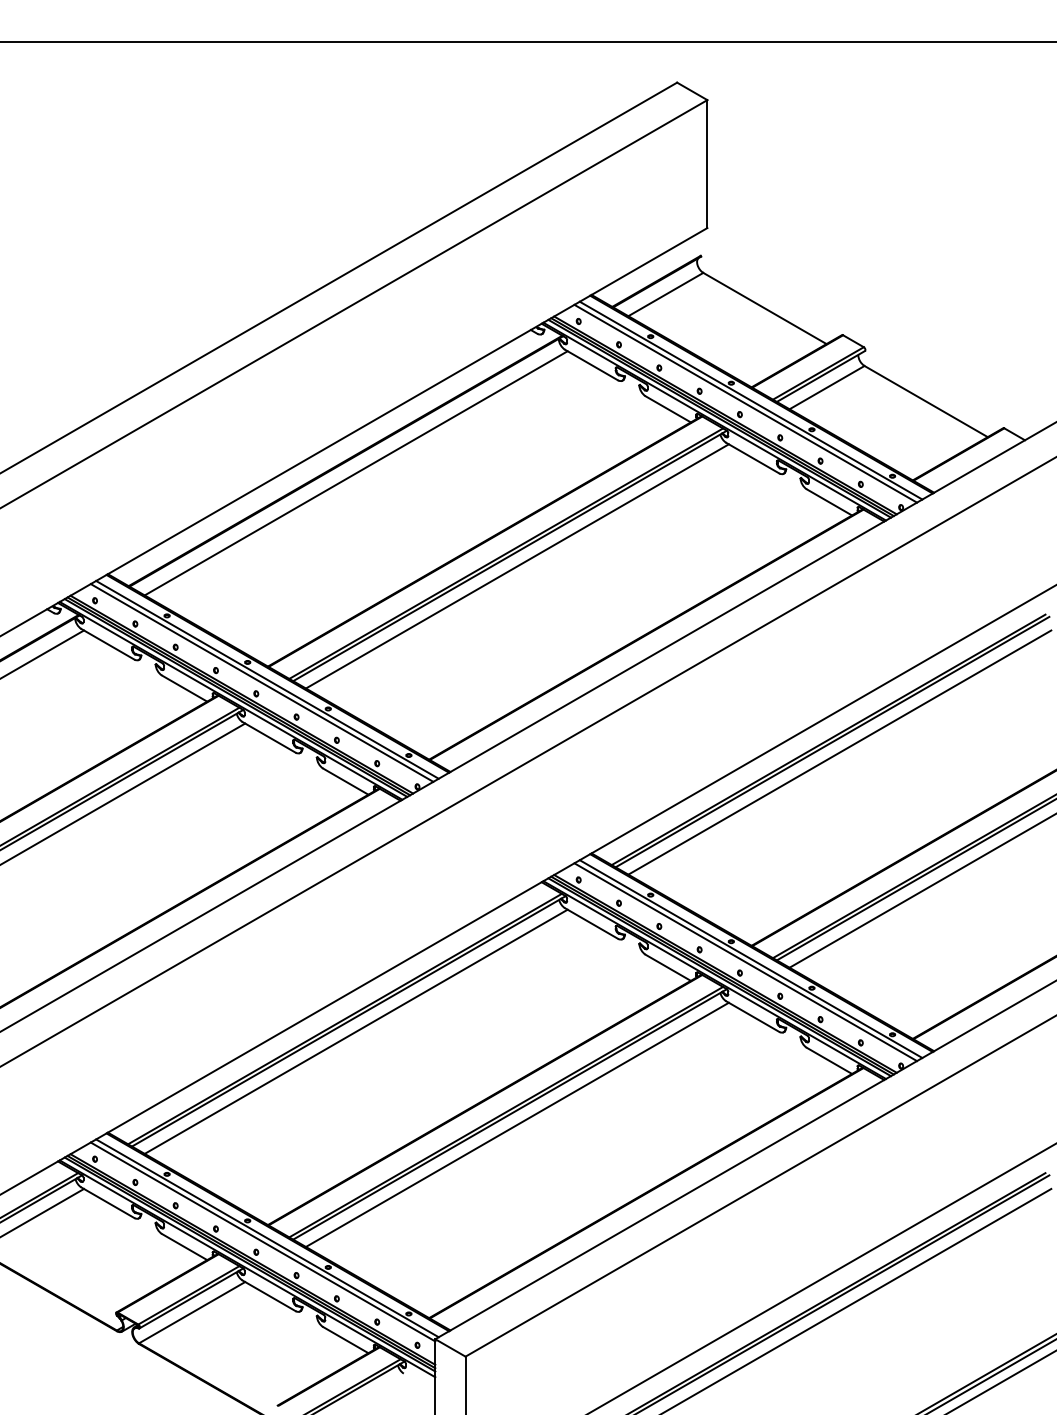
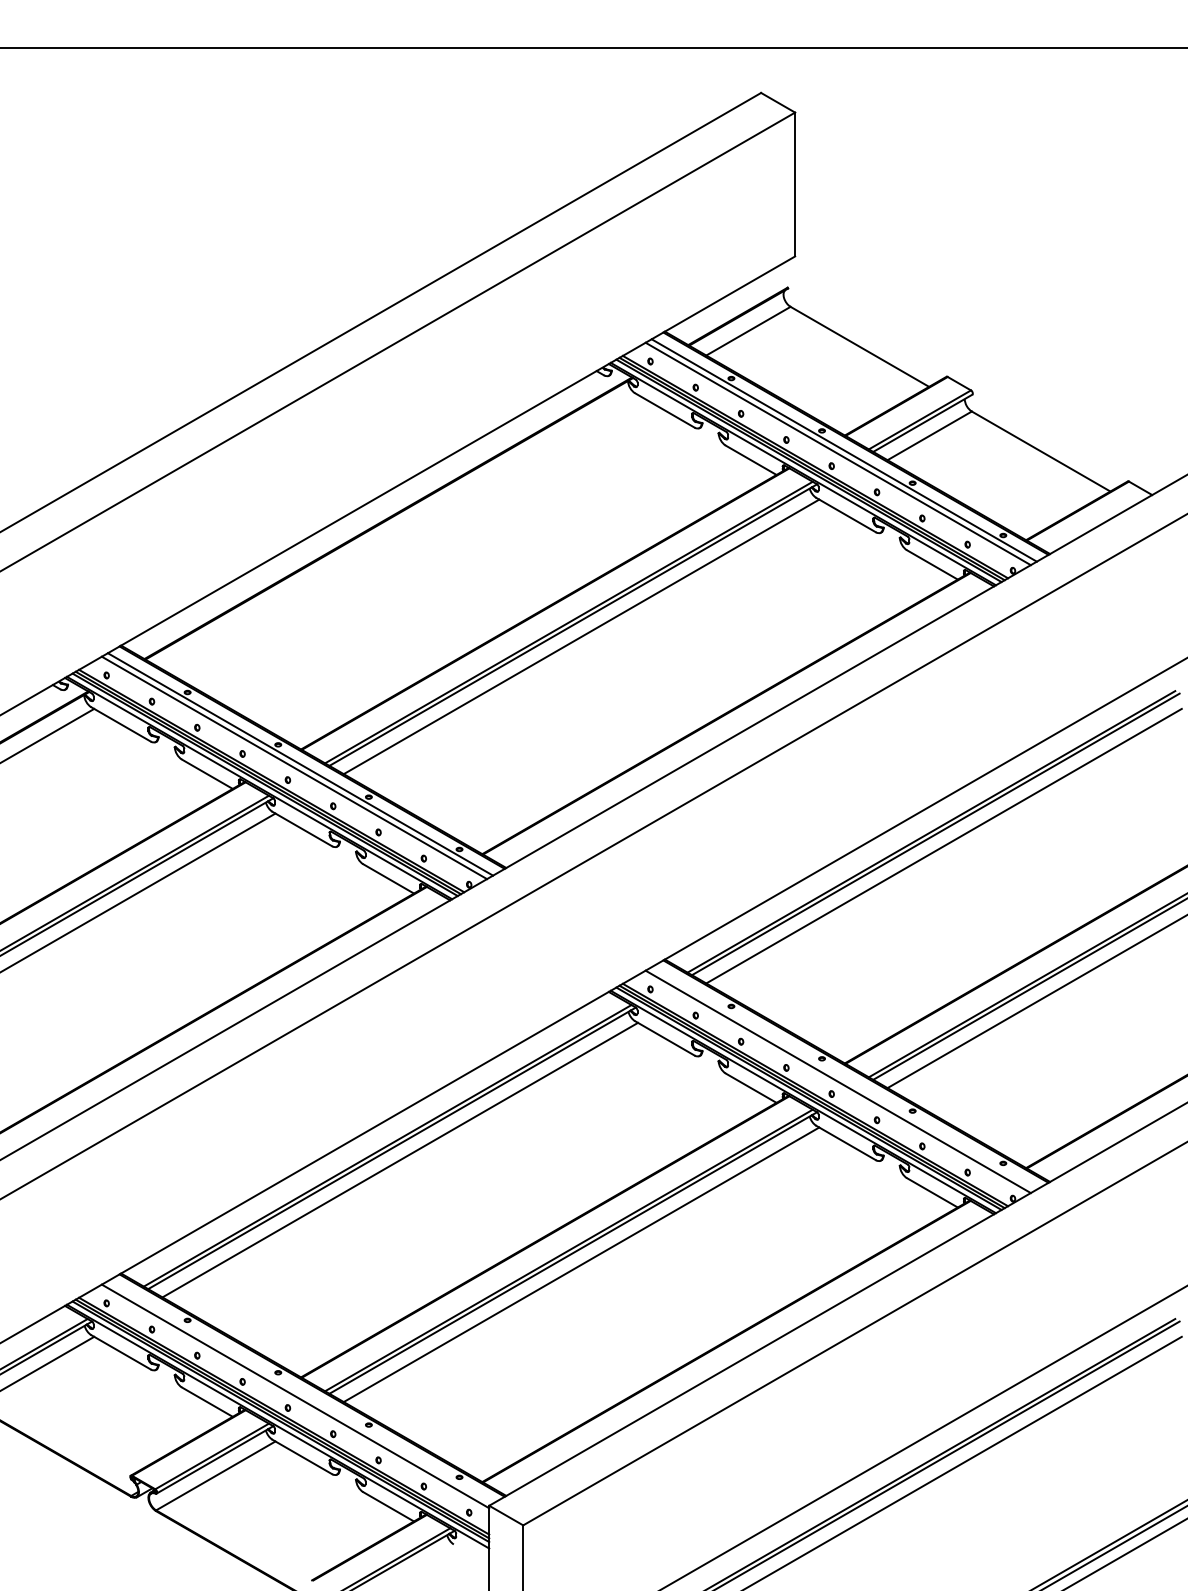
line: (356, 472) -> (400, 531), removed
line: (750, 959) -> (843, 1078), removed
line: (267, 1238) -> (300, 1392), removed

